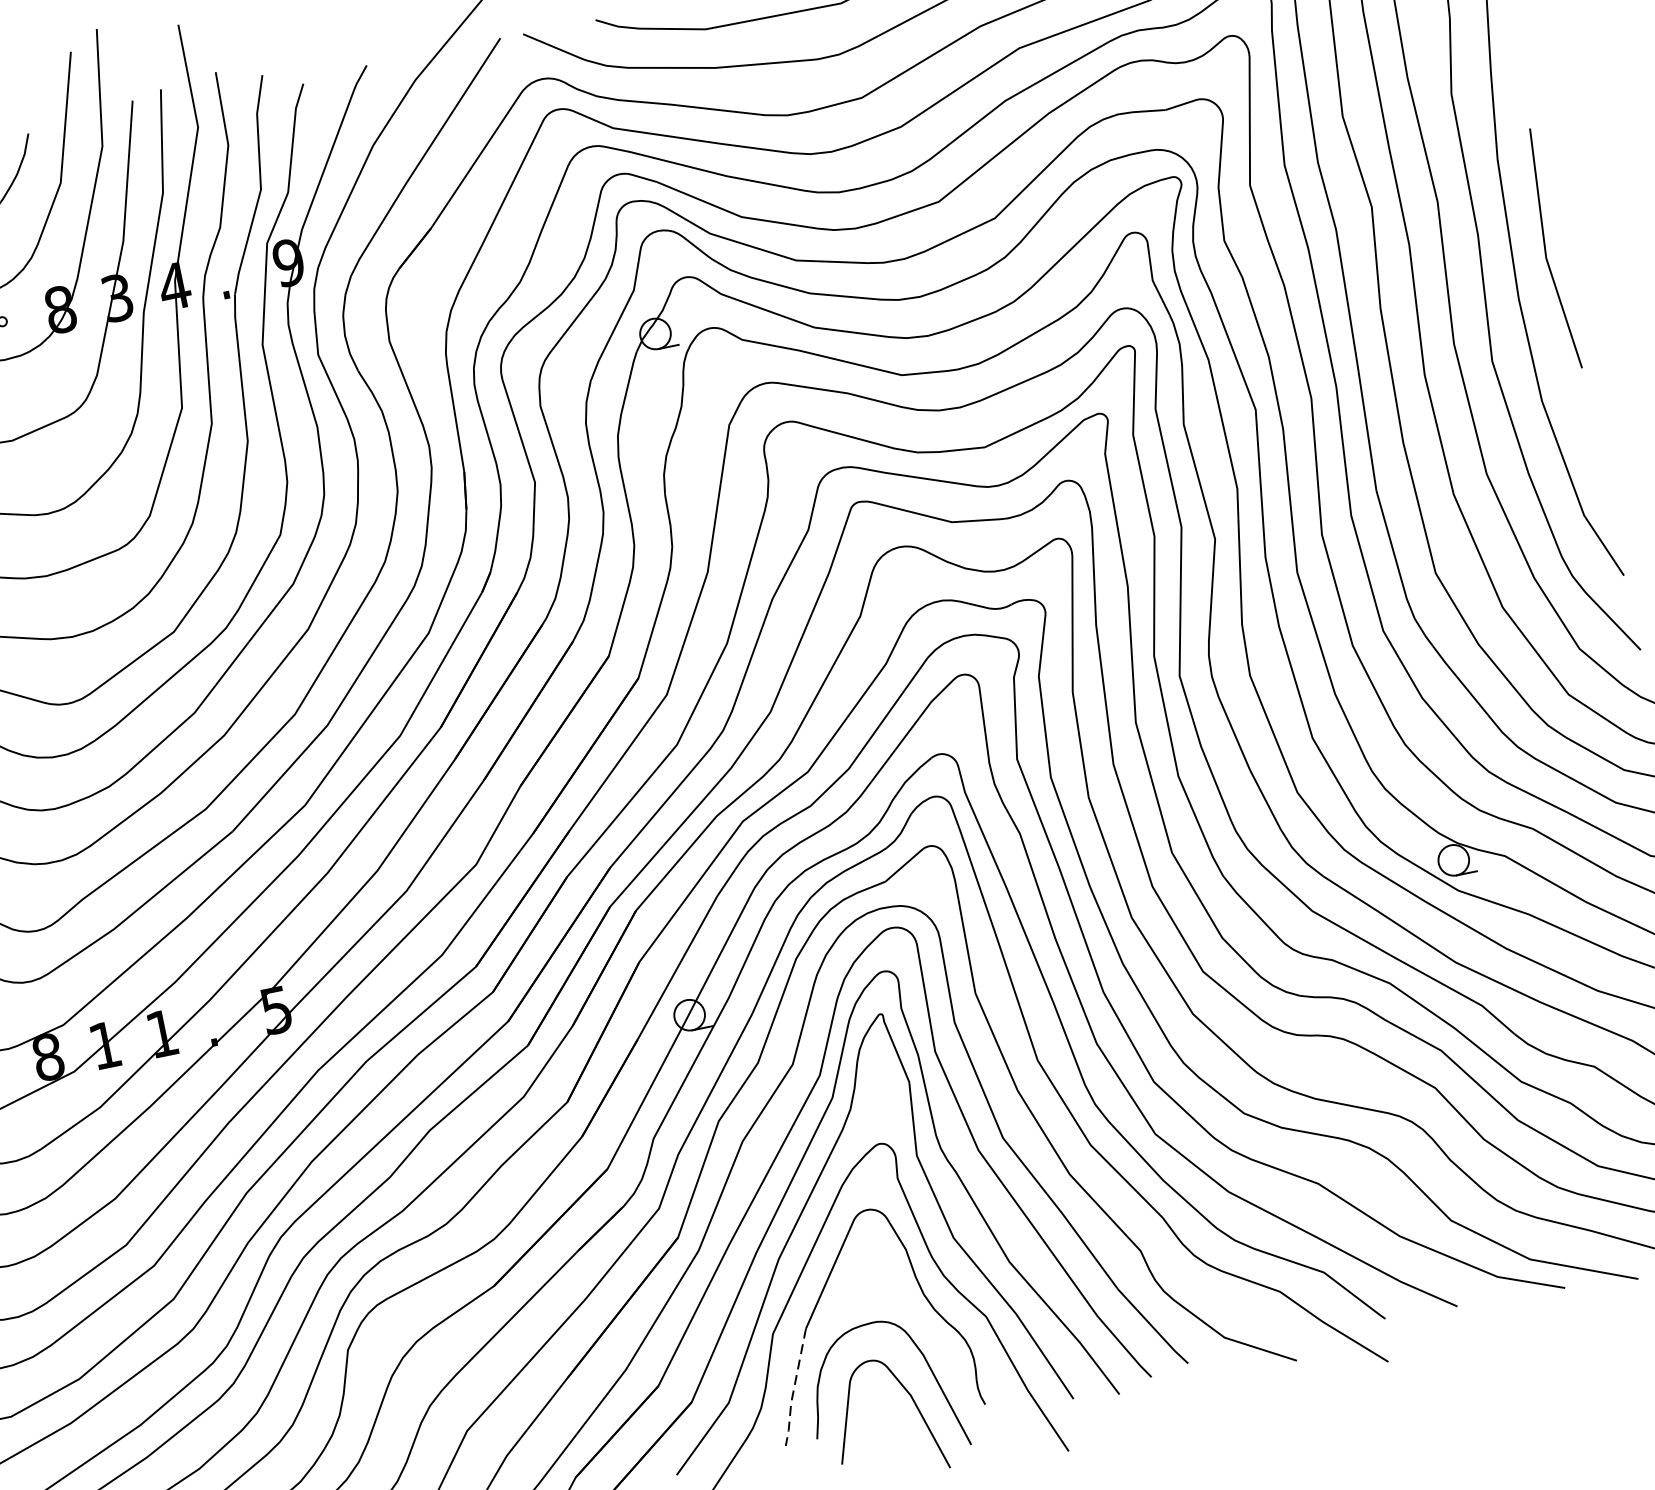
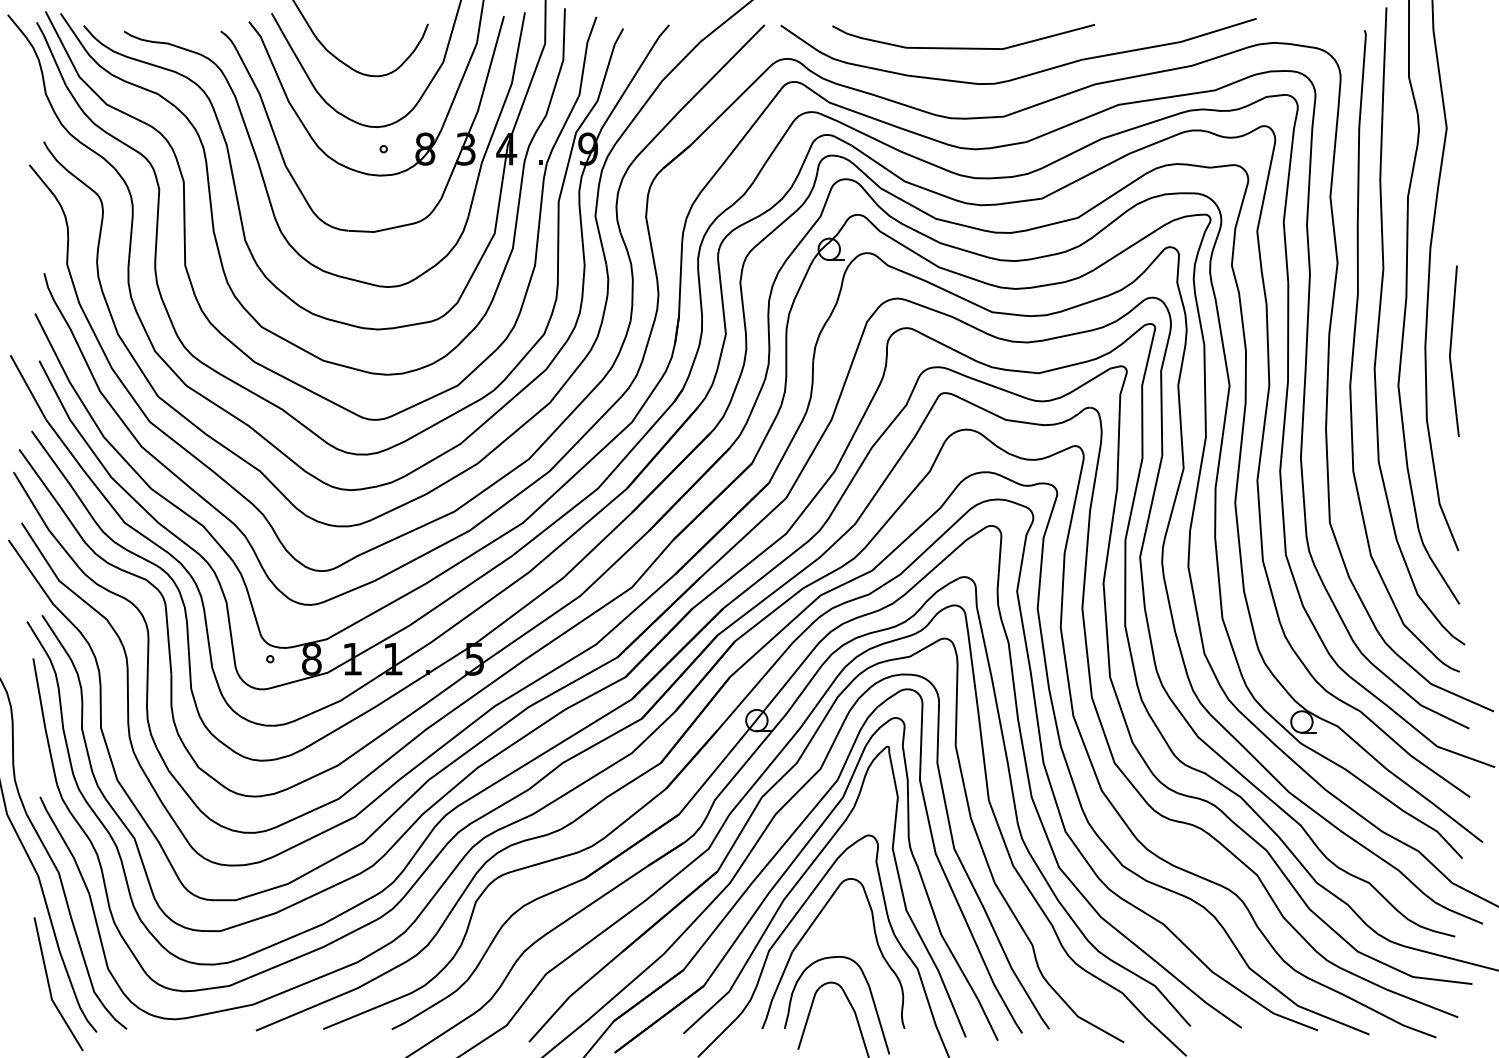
line: (1547, 250) -> (1451, 351), moved
line: (793, 1390) -> (775, 992), dashed -> solid

